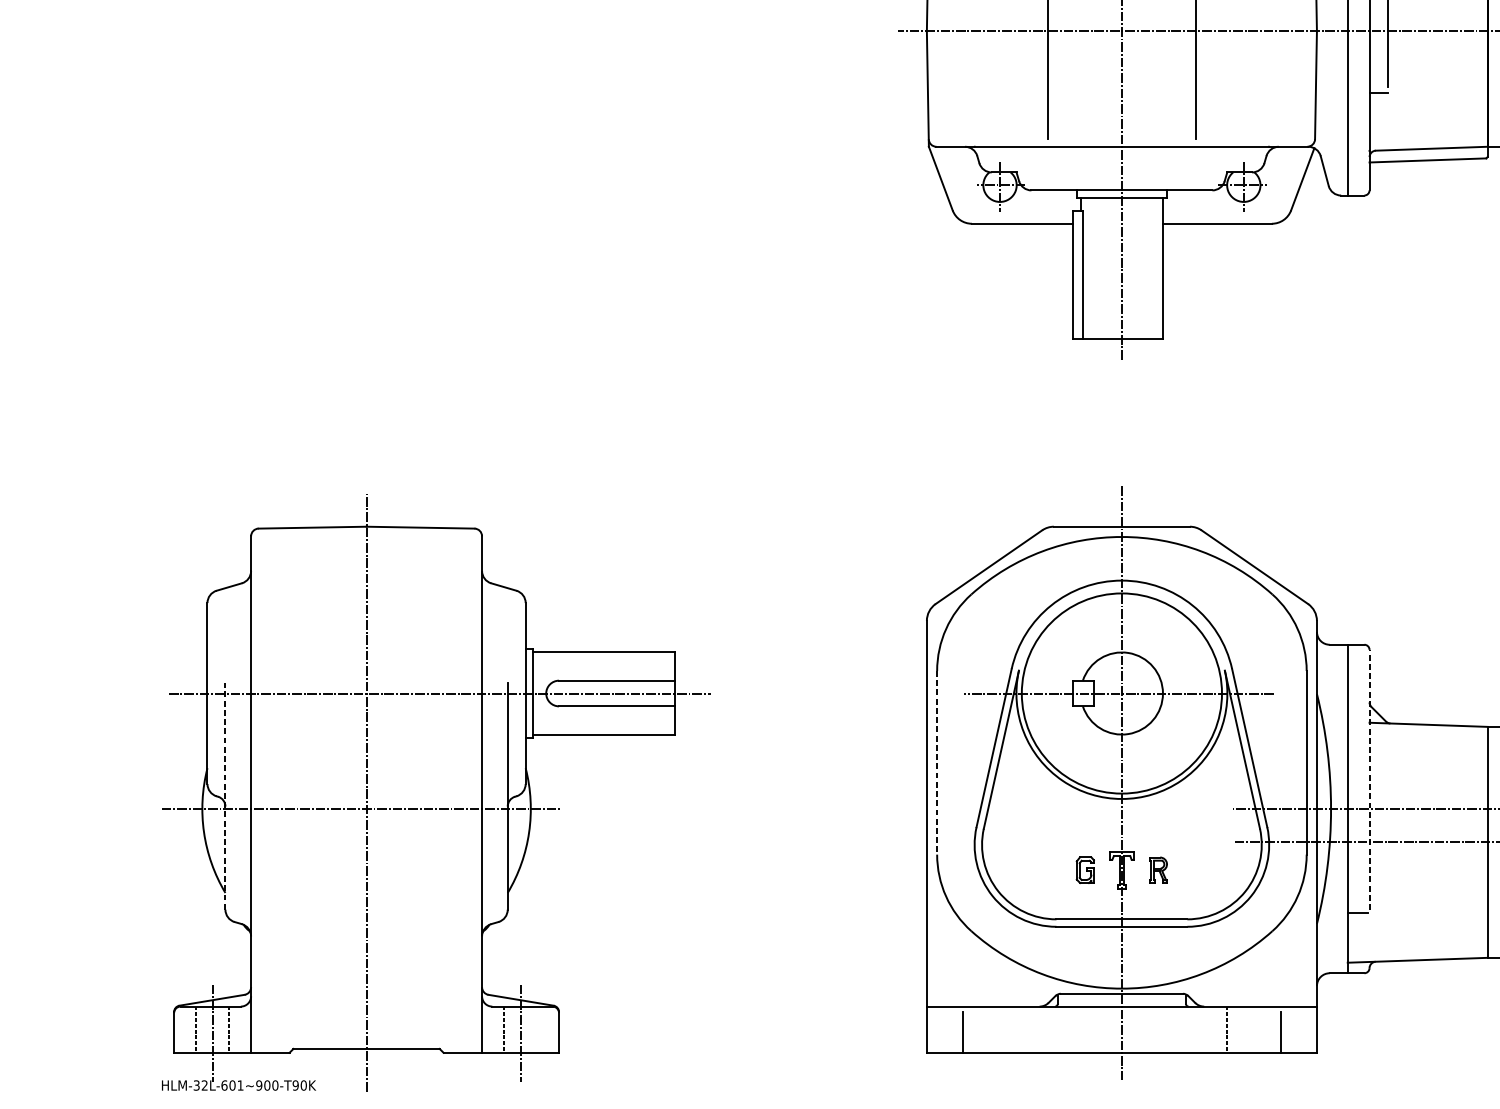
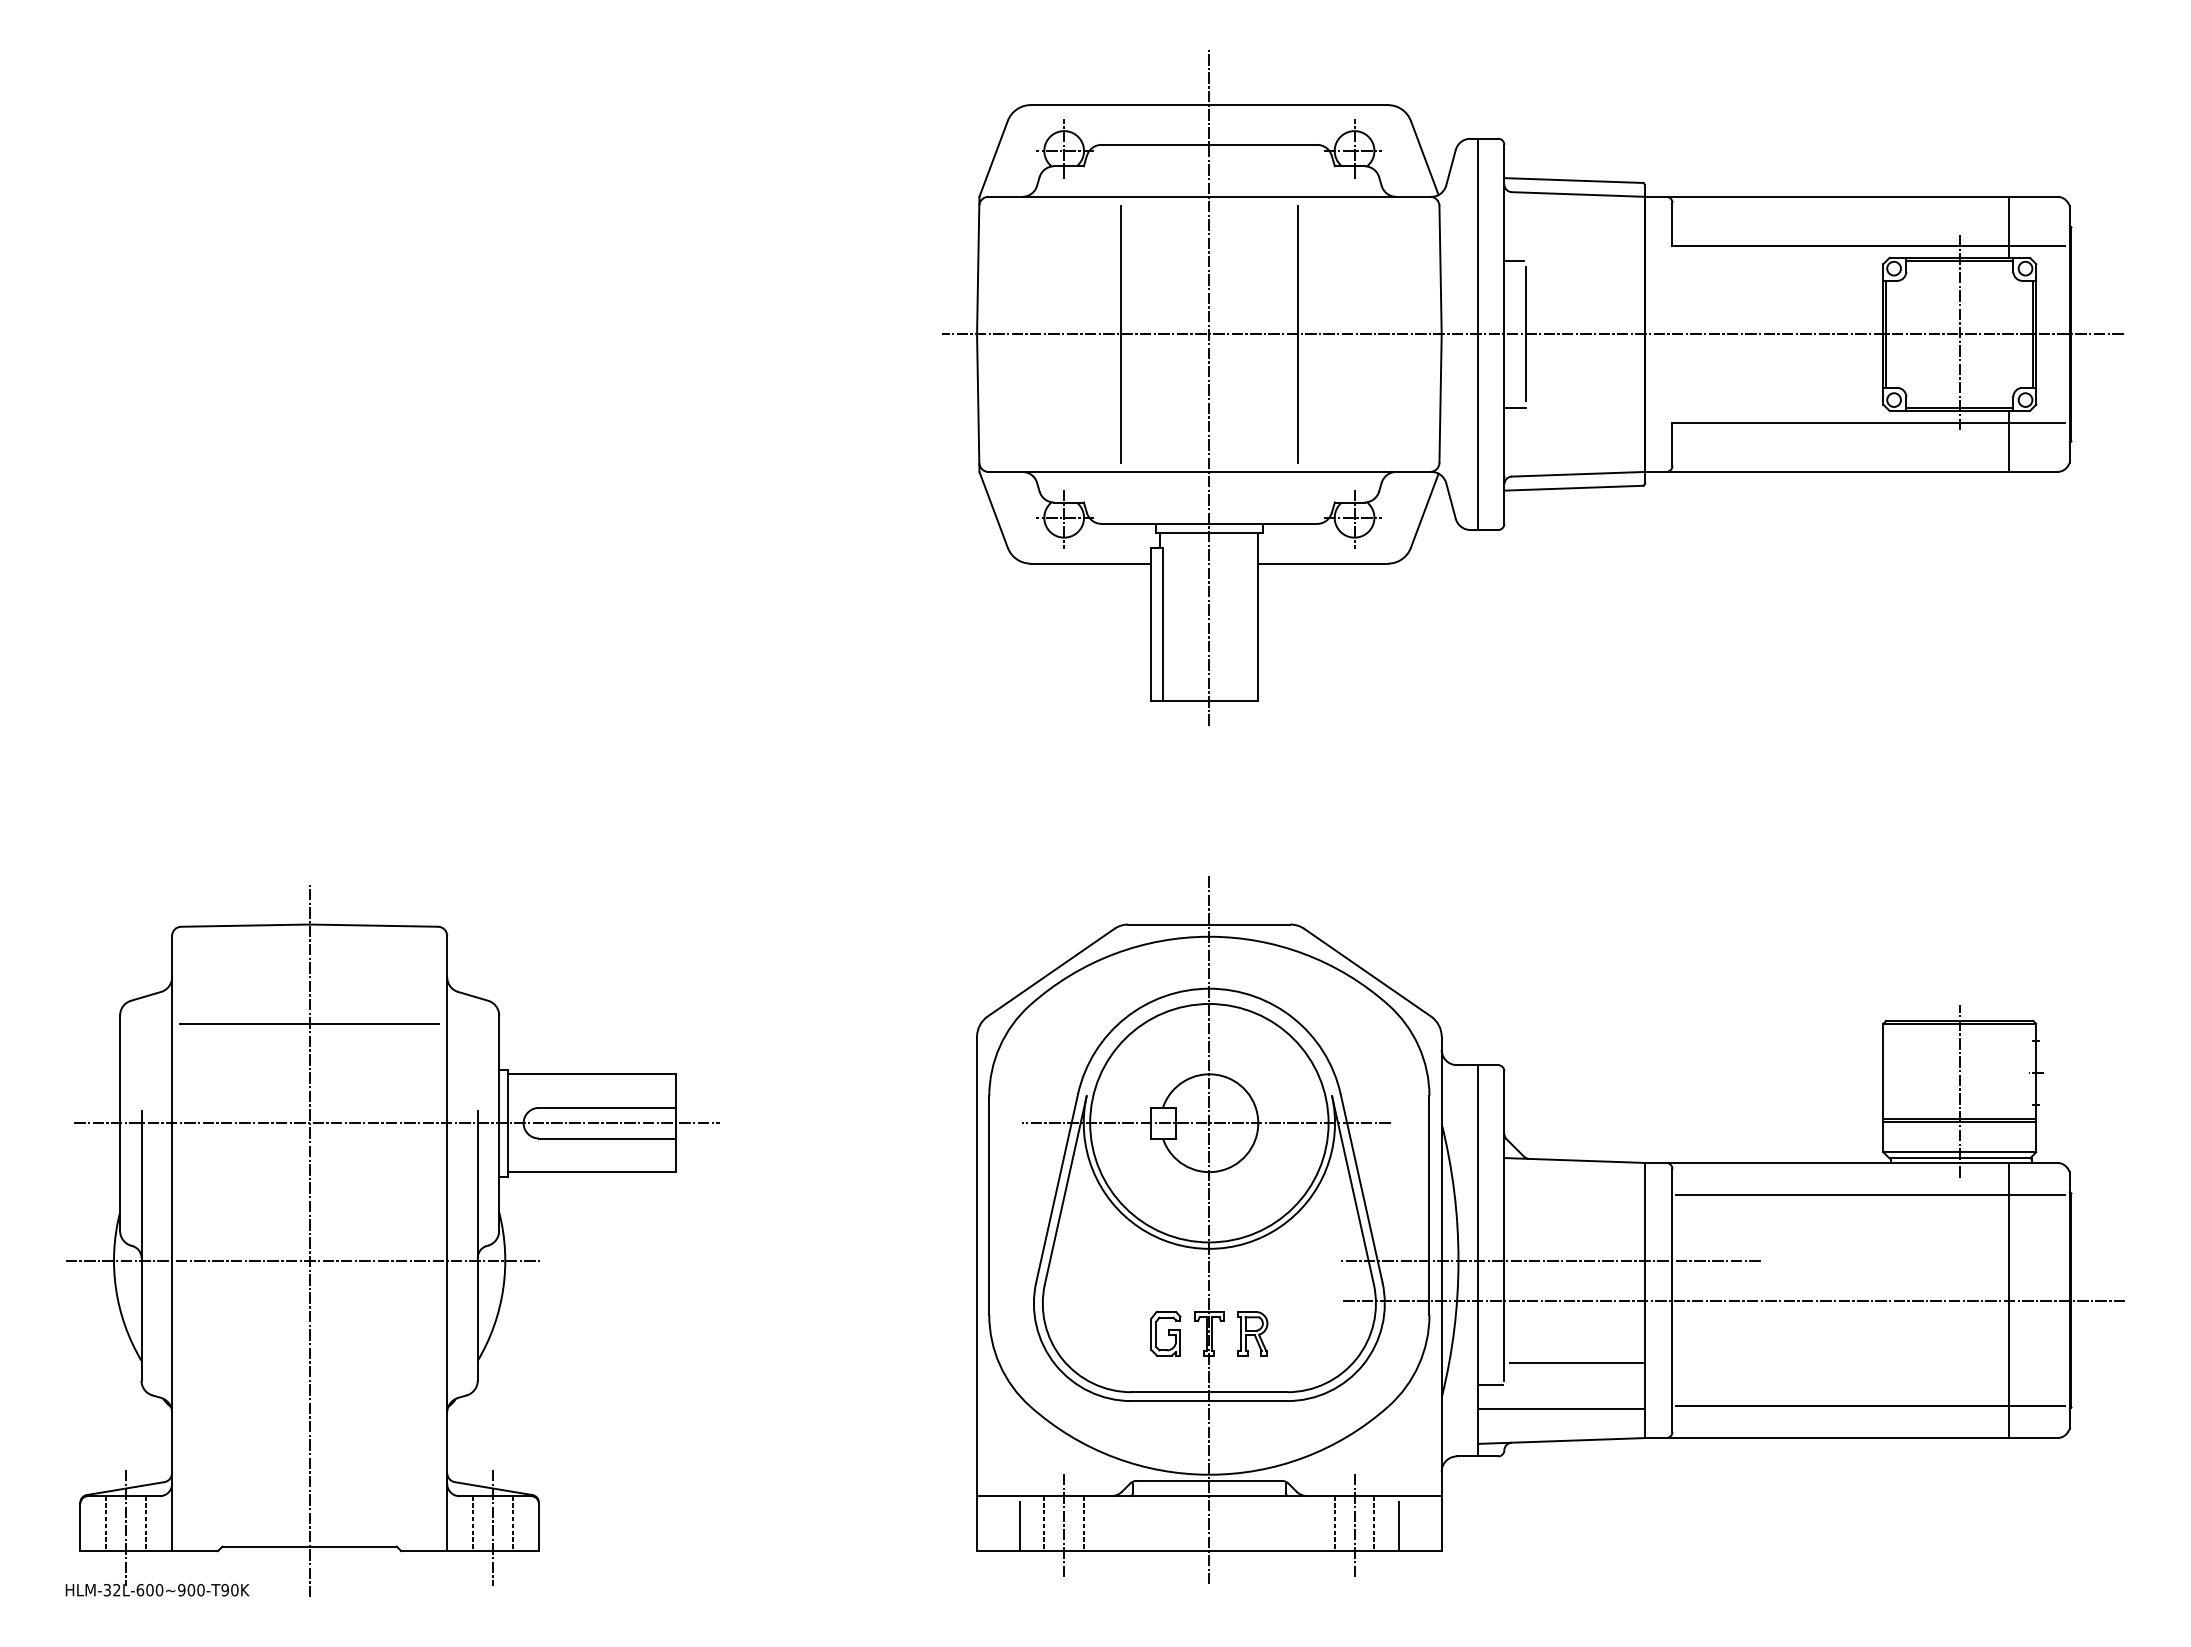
line: (365, 609) -> (308, 1023), added
line: (937, 763) -> (989, 1206), dashed -> solid
line: (1369, 780) -> (1504, 1226), dashed -> solid
line: (225, 797) -> (141, 1246), dashed -> solid
part: (1085, 870) -> (1165, 1333), size x1.43
part: (1158, 870) -> (1252, 1333), size x1.43
line: (1430, 895) -> (1577, 1363), added
line: (1417, 933) -> (1561, 1409), added
line: (536, 1029) -> (512, 1523), added
line: (983, 1029) -> (1044, 1523), added
line: (1017, 1029) -> (1084, 1523), added
line: (1260, 1029) -> (1374, 1523), added
line: (1000, 1031) -> (1064, 1525), added
line: (1243, 1031) -> (1354, 1525), added
text: (240, 1084) -> (159, 1589), HLM-32L-601~900-T90K -> HLM-32L-600~900-T90K

